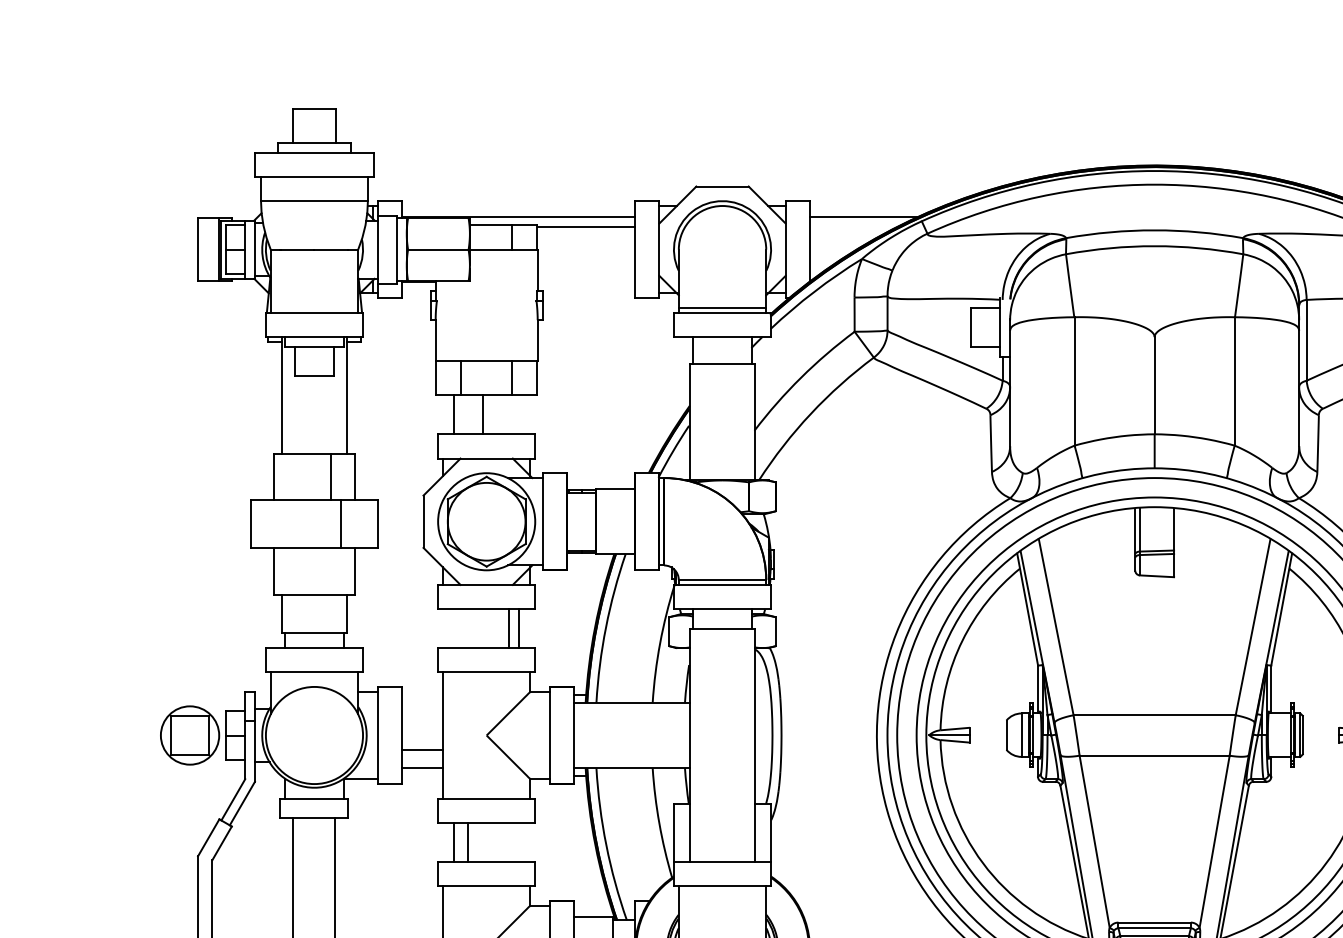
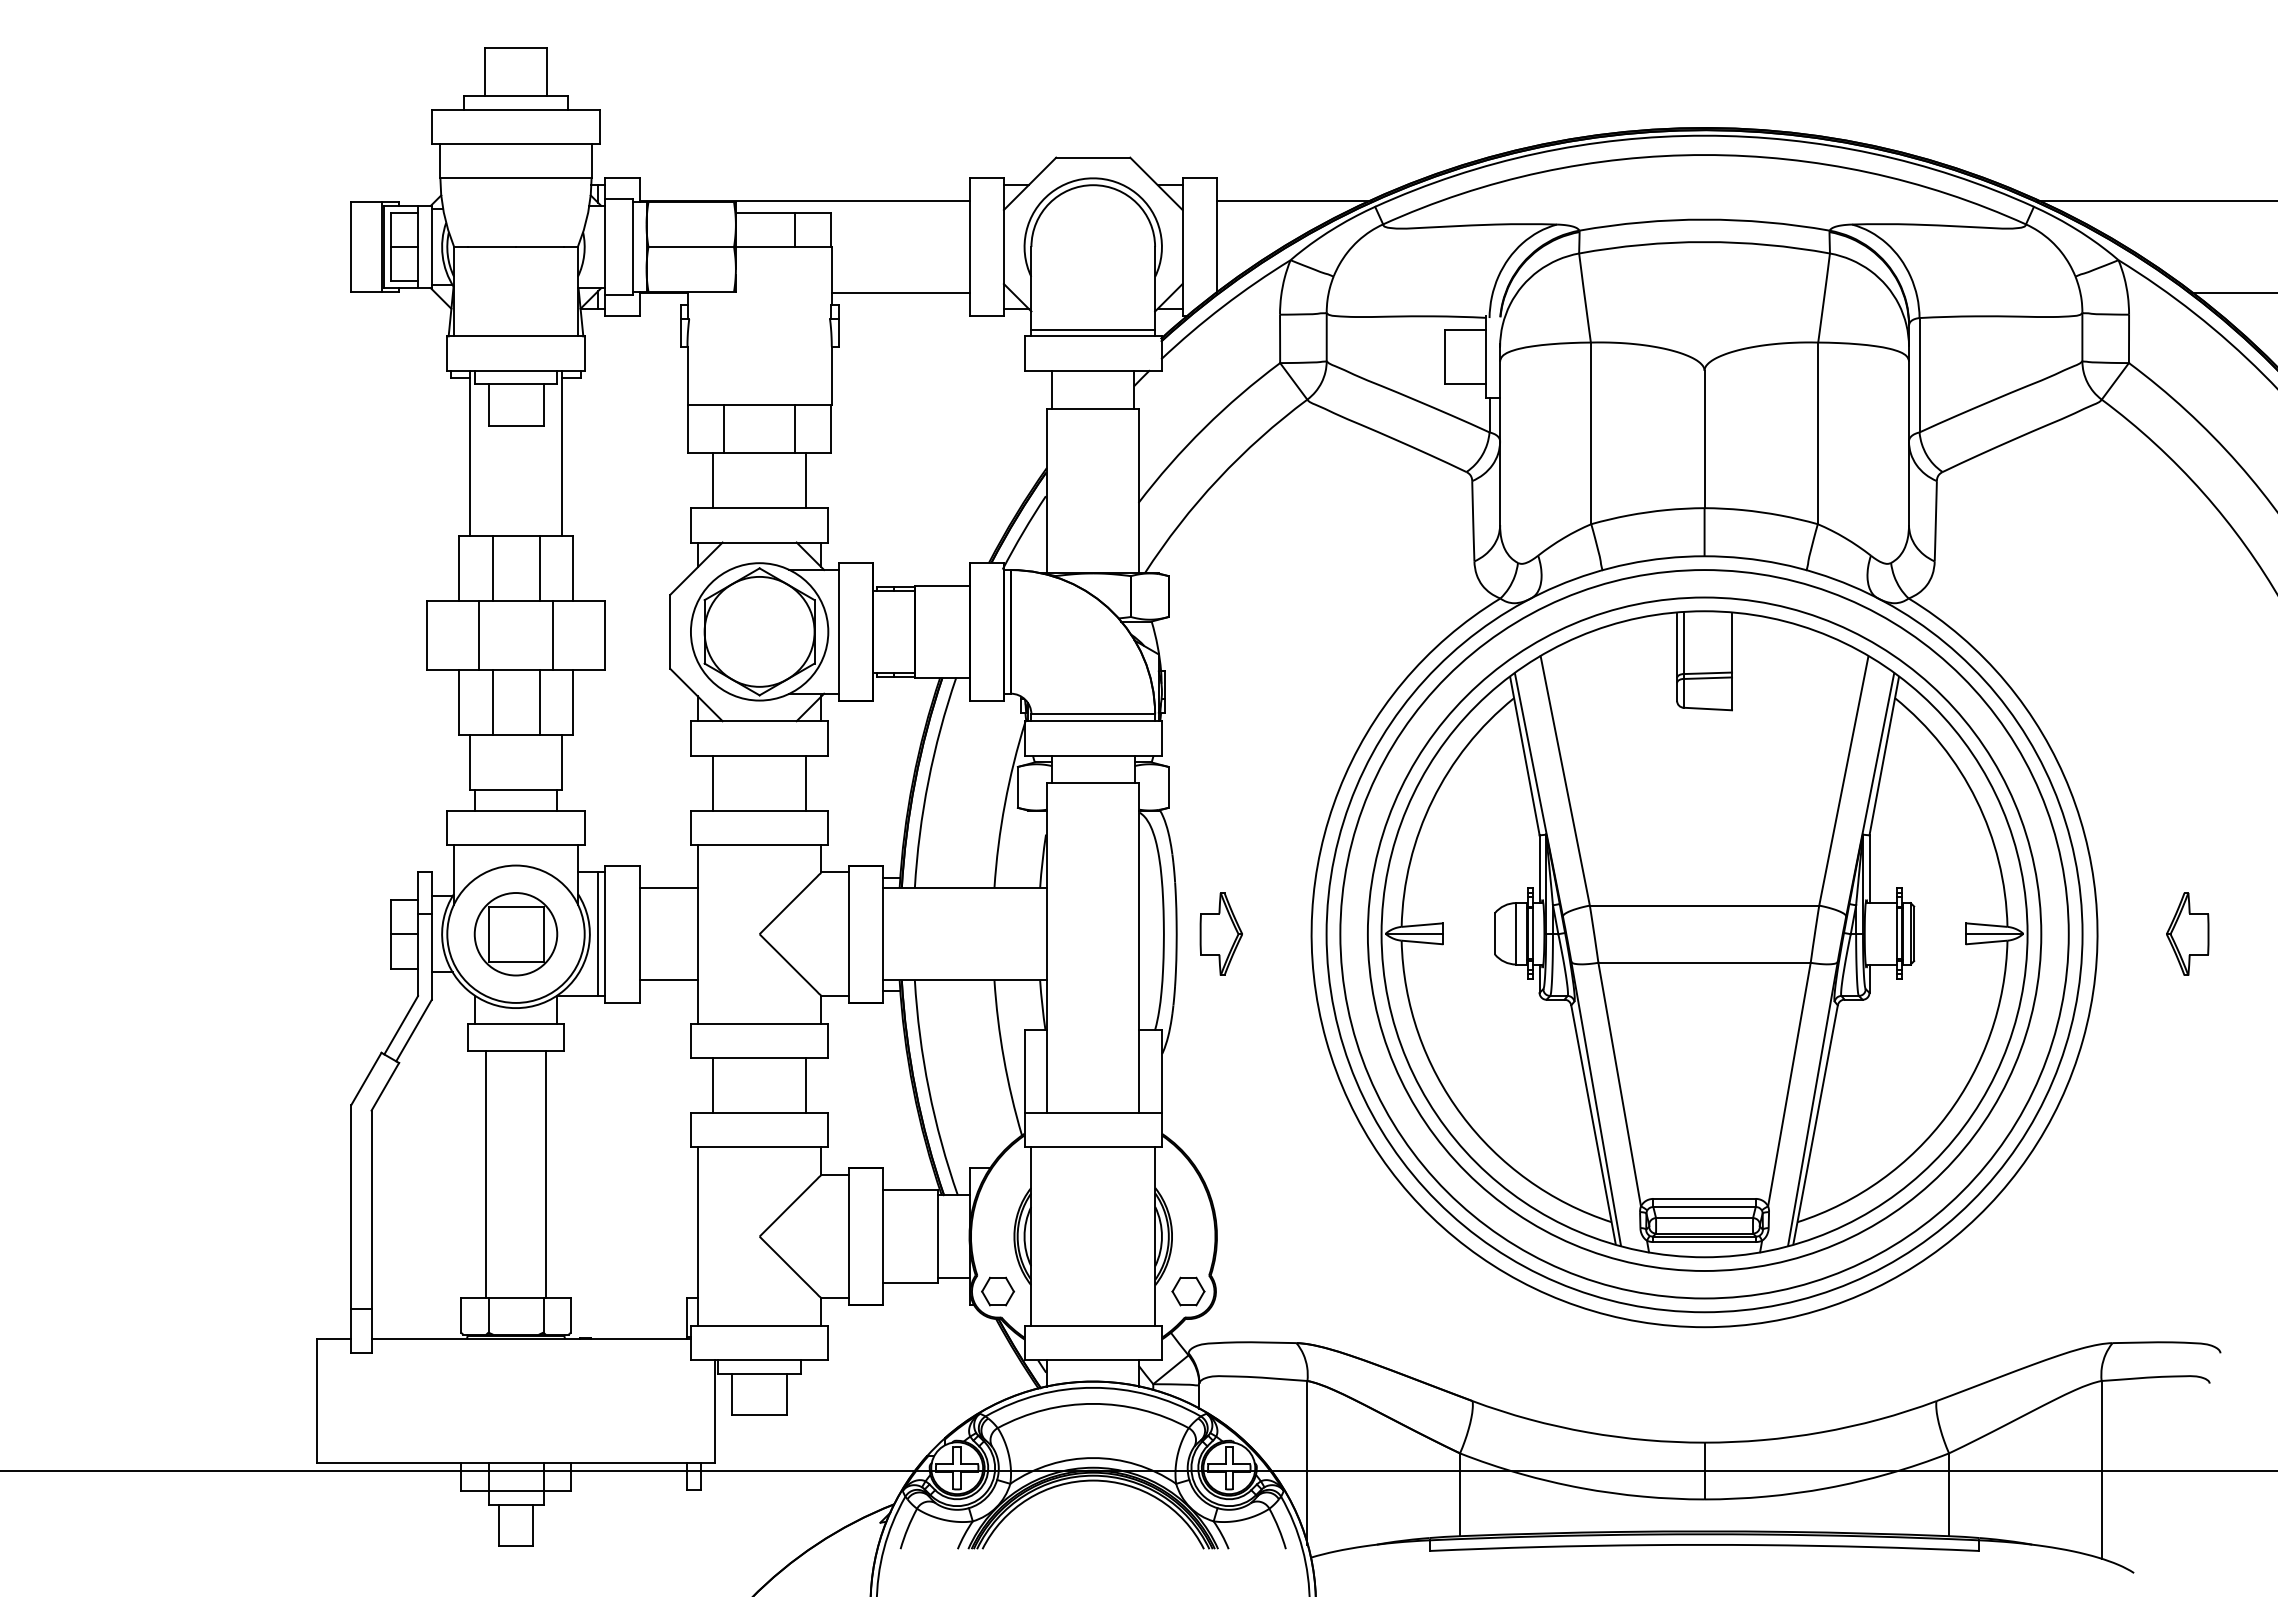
line: (586, 227) -> (900, 293), moved
line: (482, 414) -> (805, 480), moved
line: (297, 476) -> (492, 567), added
line: (287, 523) -> (478, 634), added
line: (297, 570) -> (492, 701), added
line: (331, 570) -> (539, 701), added
line: (509, 628) -> (713, 782), moved
part: (812, 734) -> (1220, 933), added
part: (189, 735) -> (515, 934), moved
line: (372, 735) -> (598, 934), added
line: (422, 749) -> (668, 888), moved
line: (468, 841) -> (805, 1084), moved

